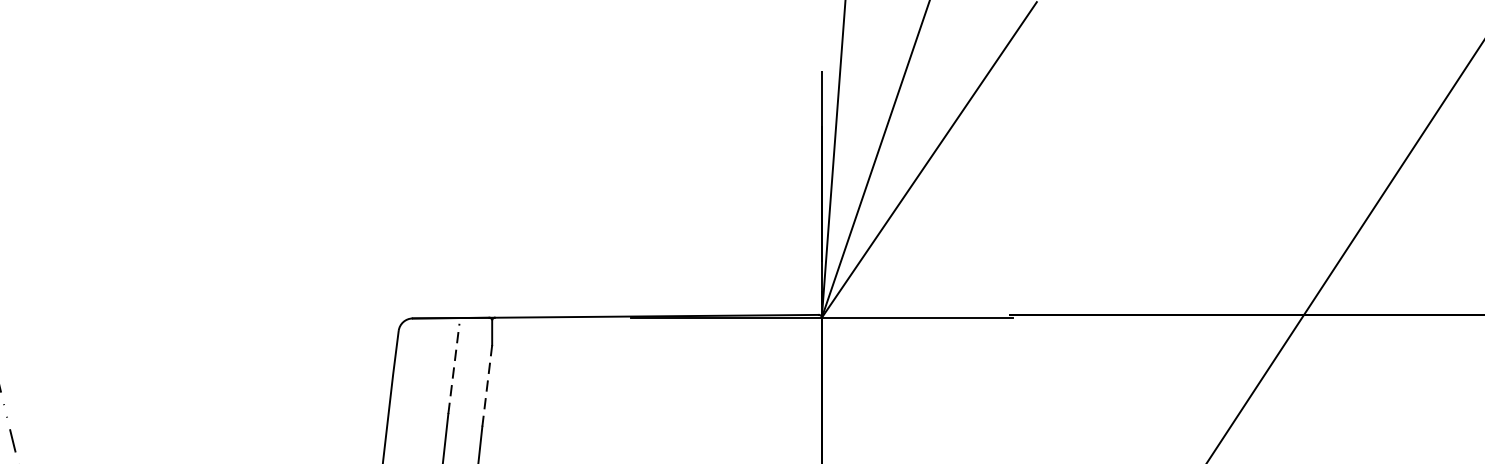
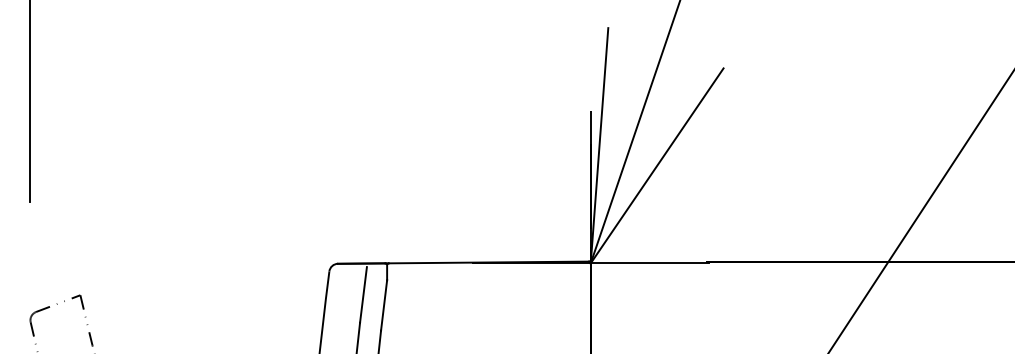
line: (453, 368) -> (363, 294), dashed -> solid
line: (487, 385) -> (384, 305), dashed -> solid

